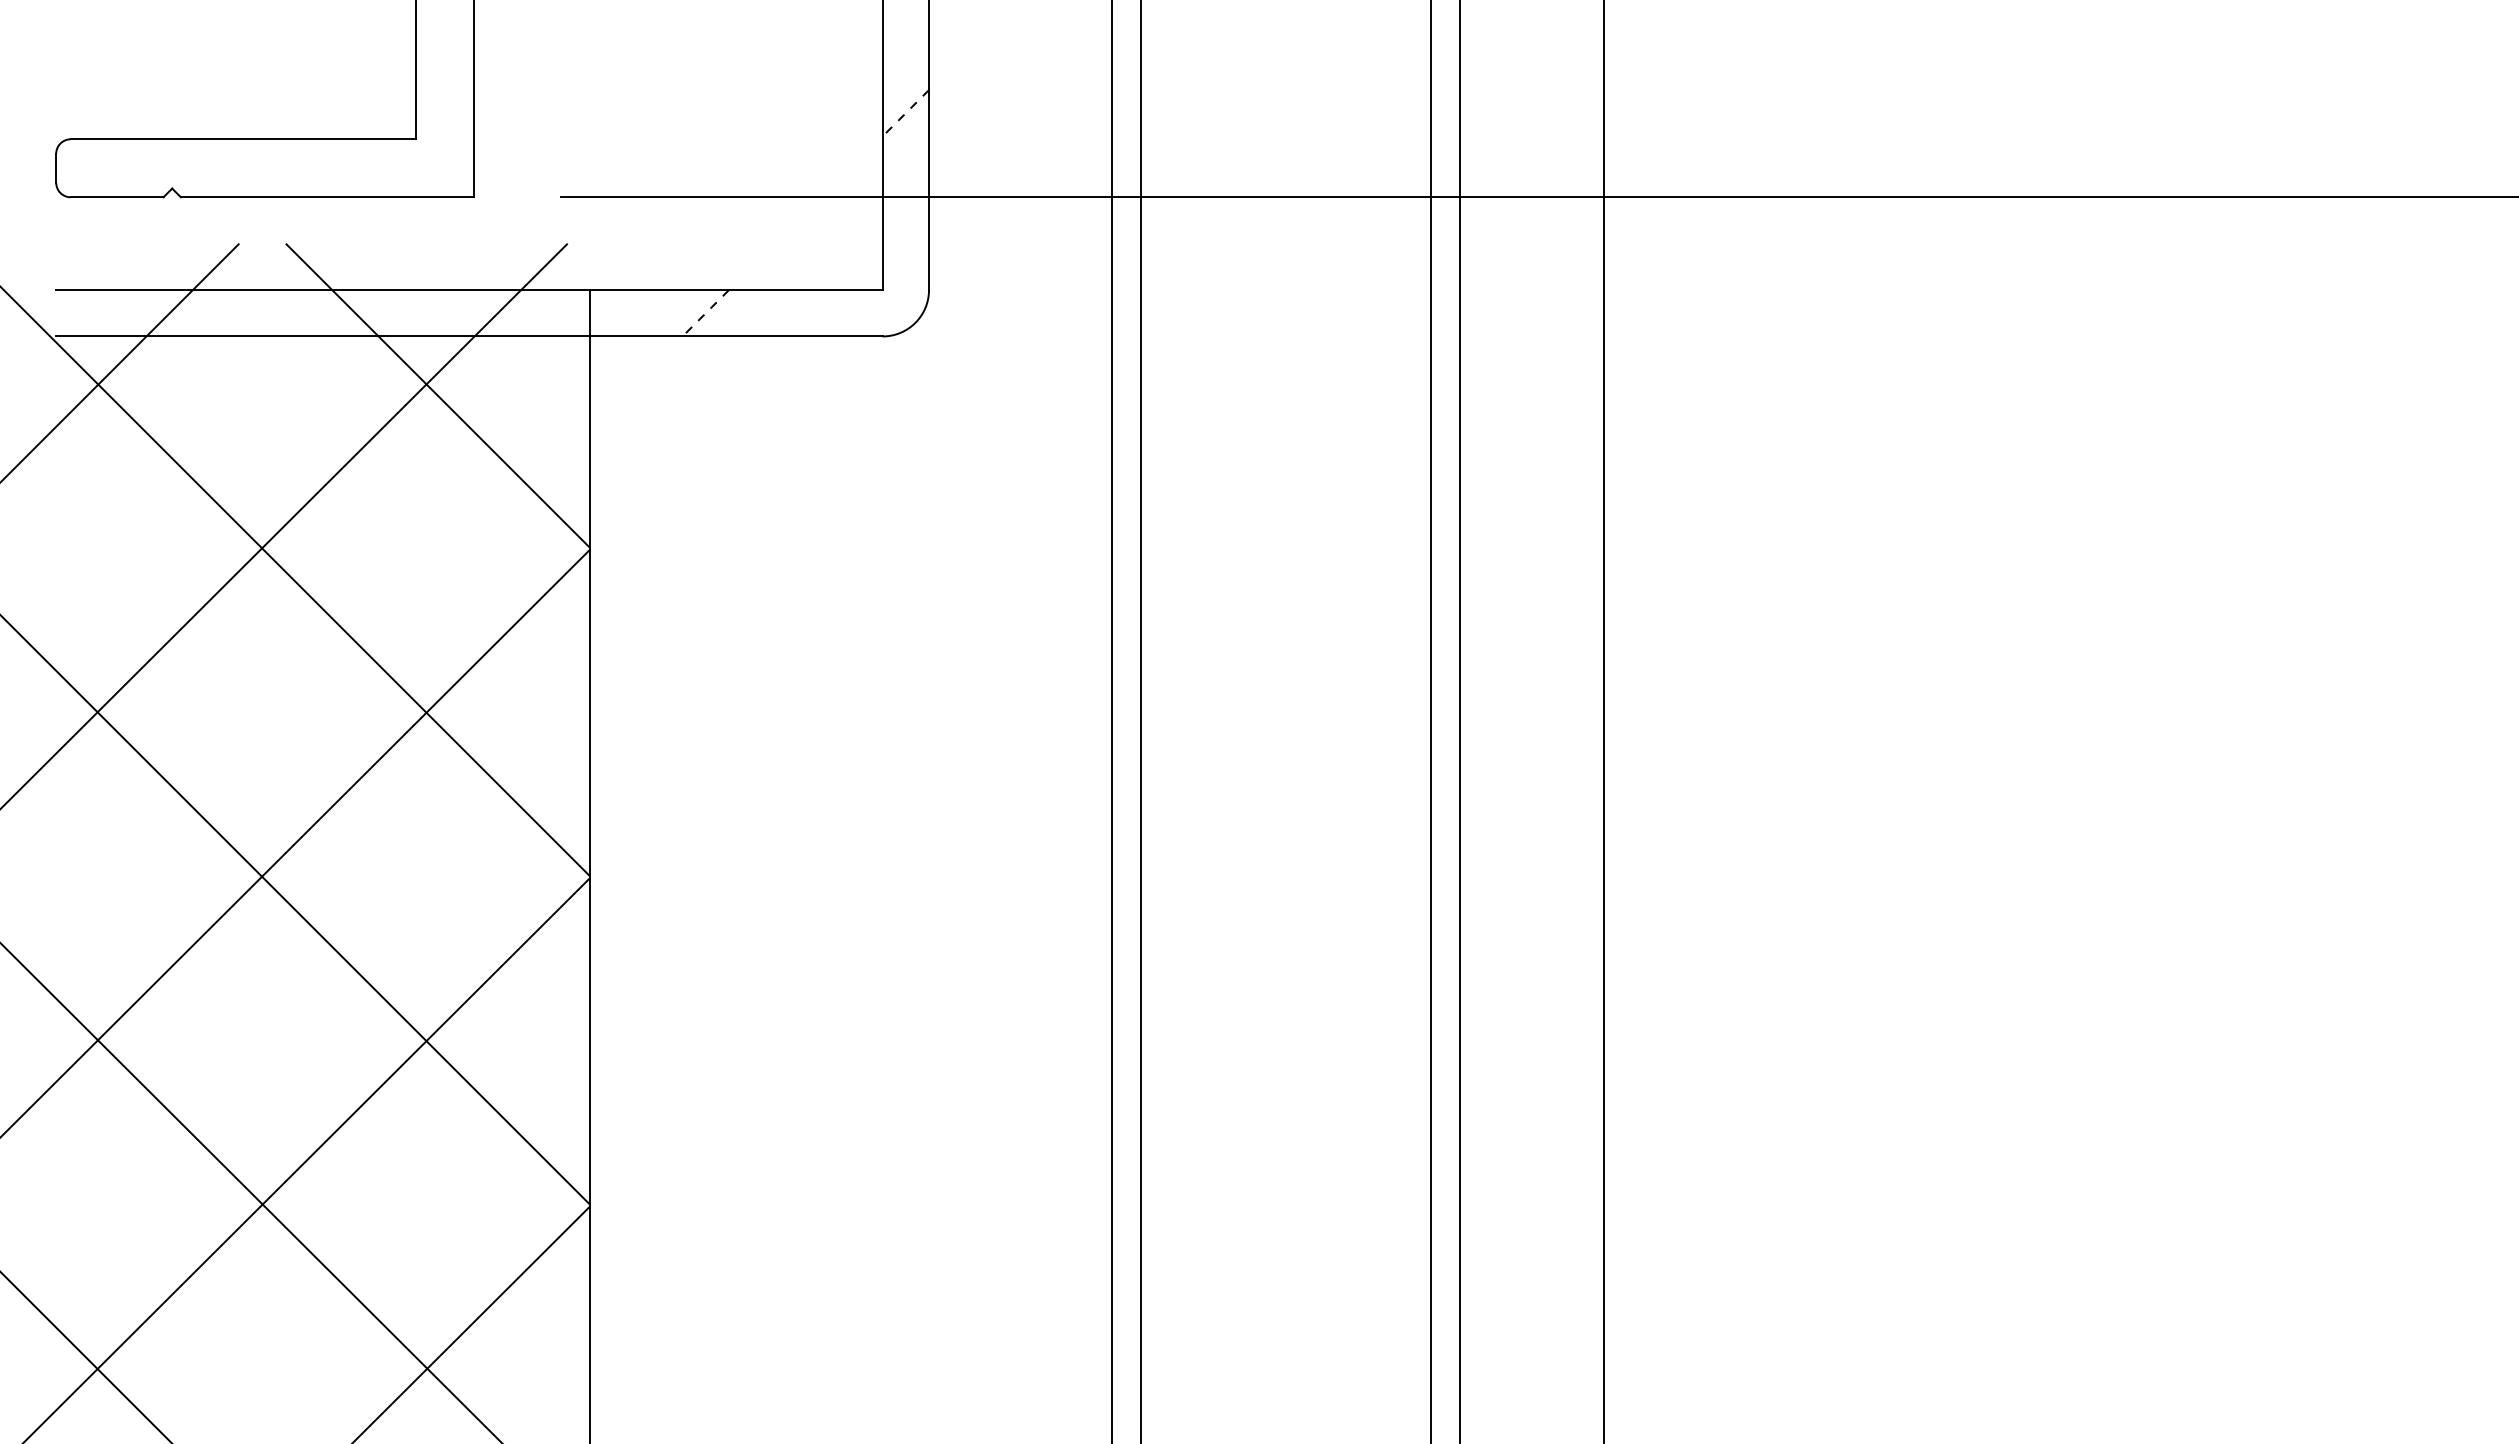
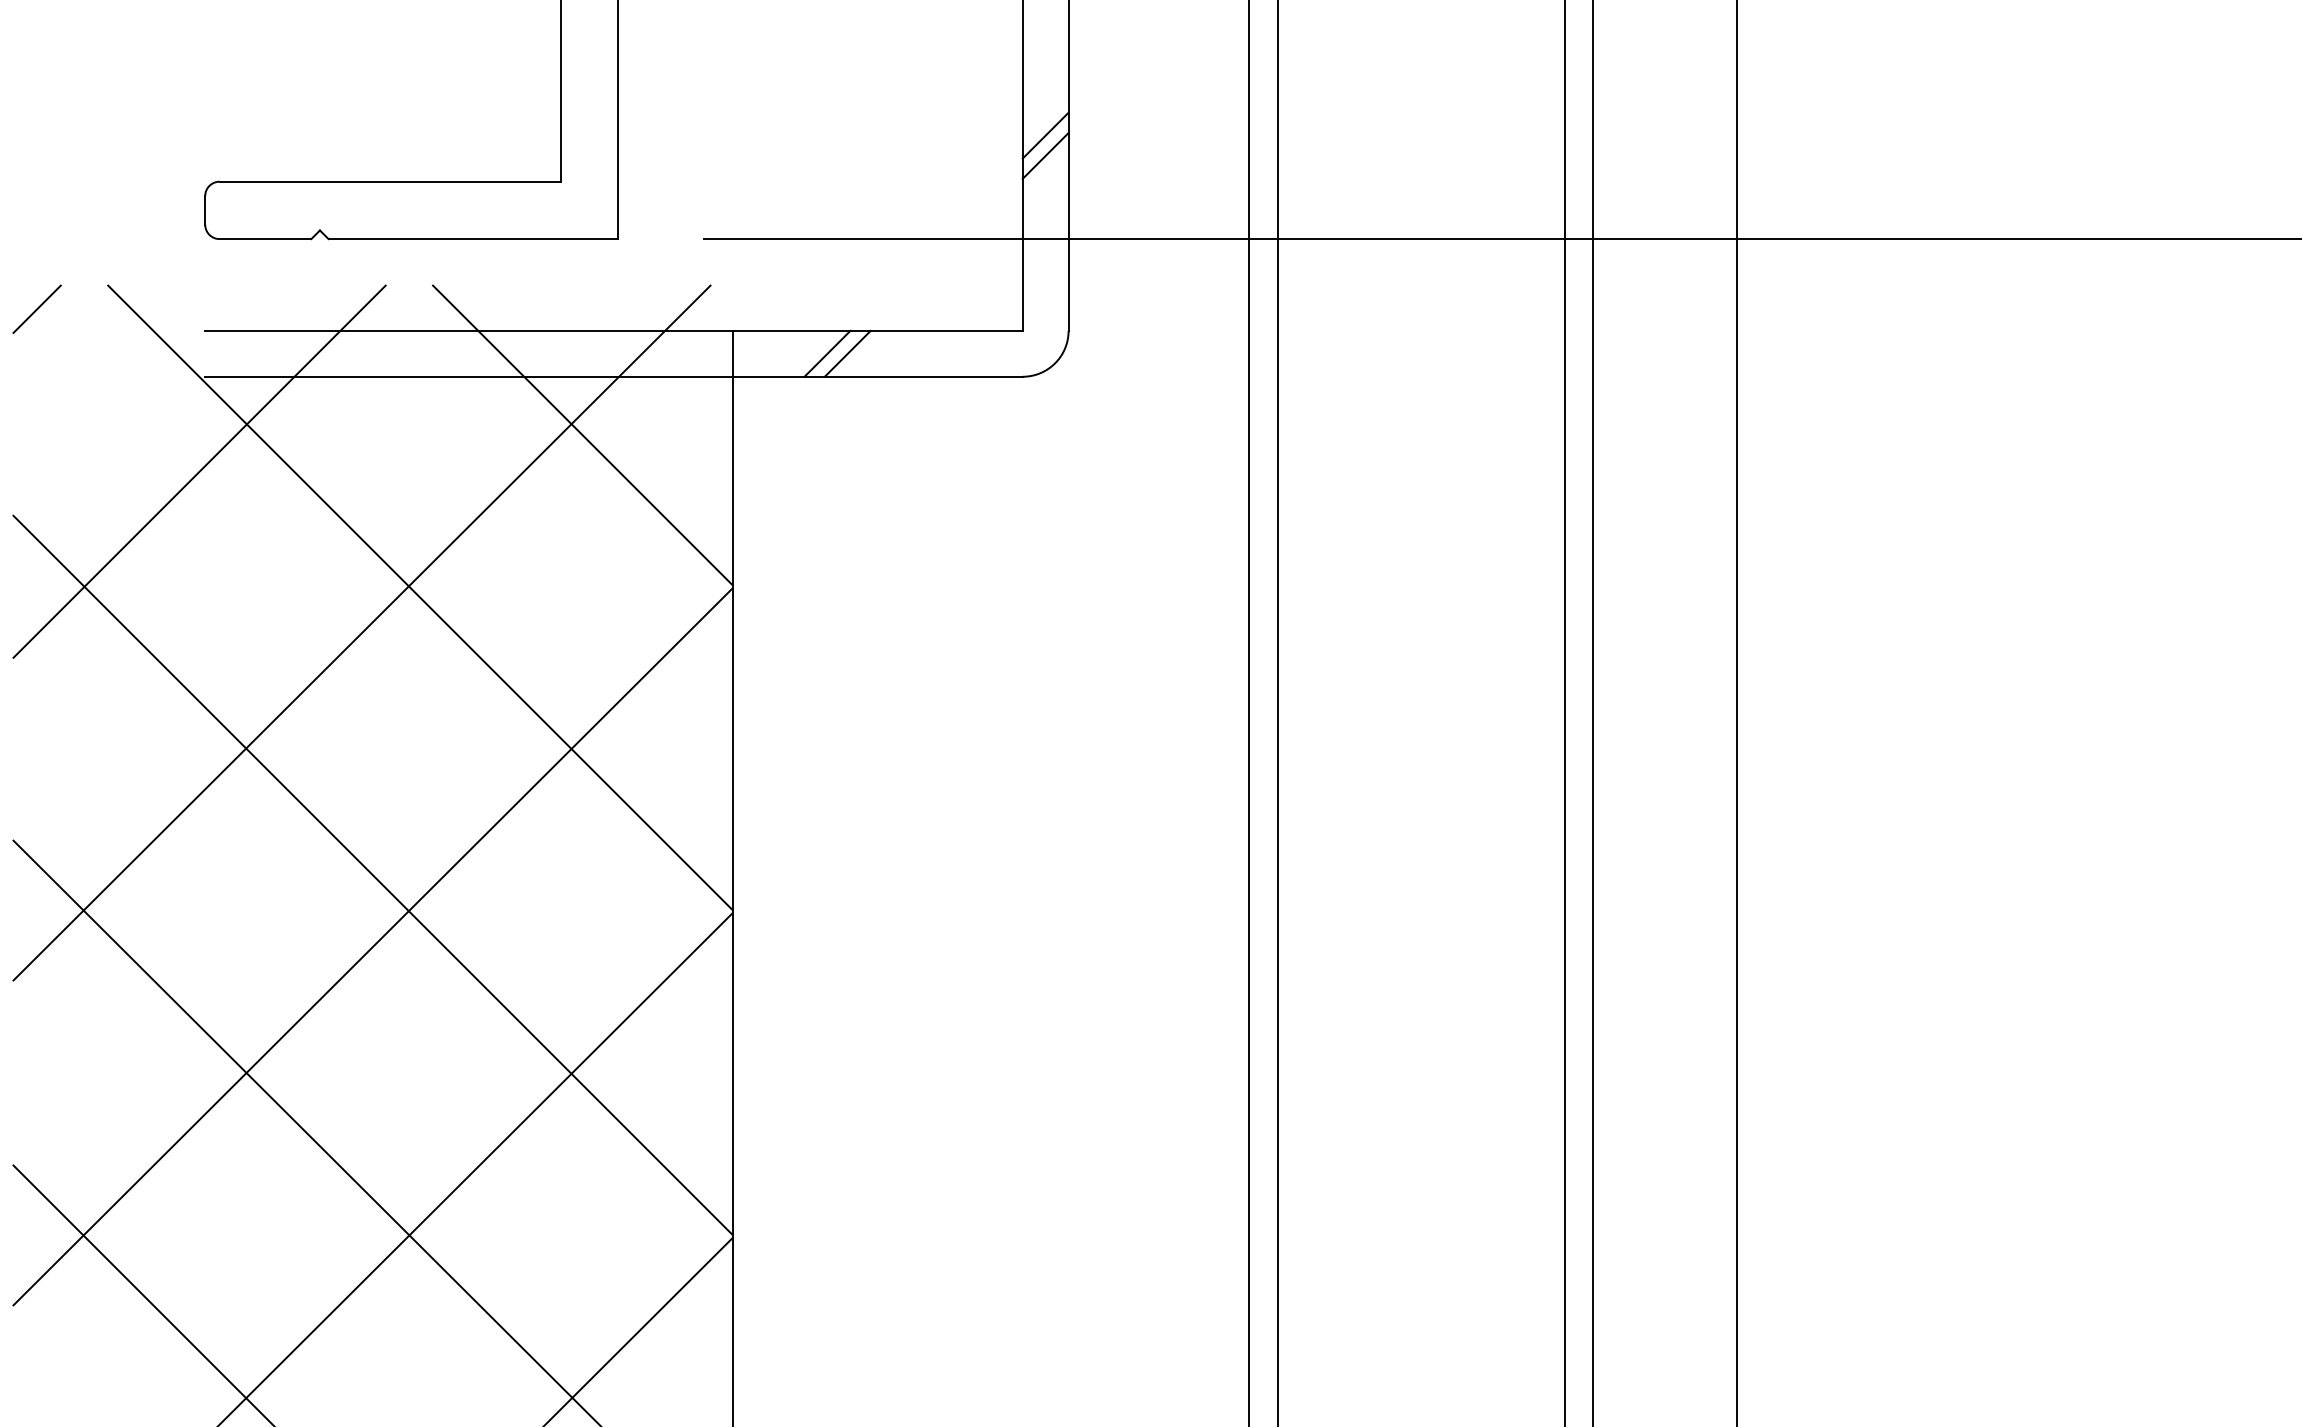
line: (905, 92) -> (1045, 135), added
line: (905, 113) -> (1045, 156), dashed -> solid
line: (685, 313) -> (827, 354), added
line: (705, 313) -> (847, 354), dashed -> solid

